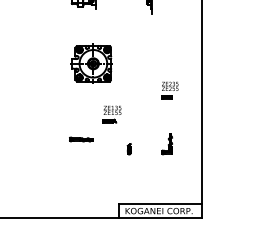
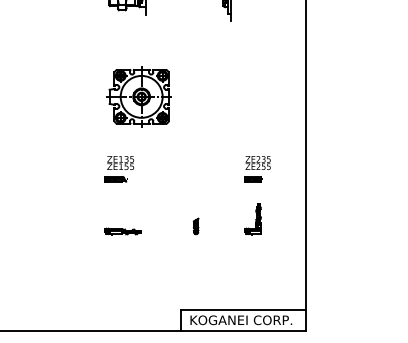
part: (169, 90) -> (257, 169), moved
part: (111, 114) -> (119, 169), moved
part: (81, 139) -> (123, 231), moved

